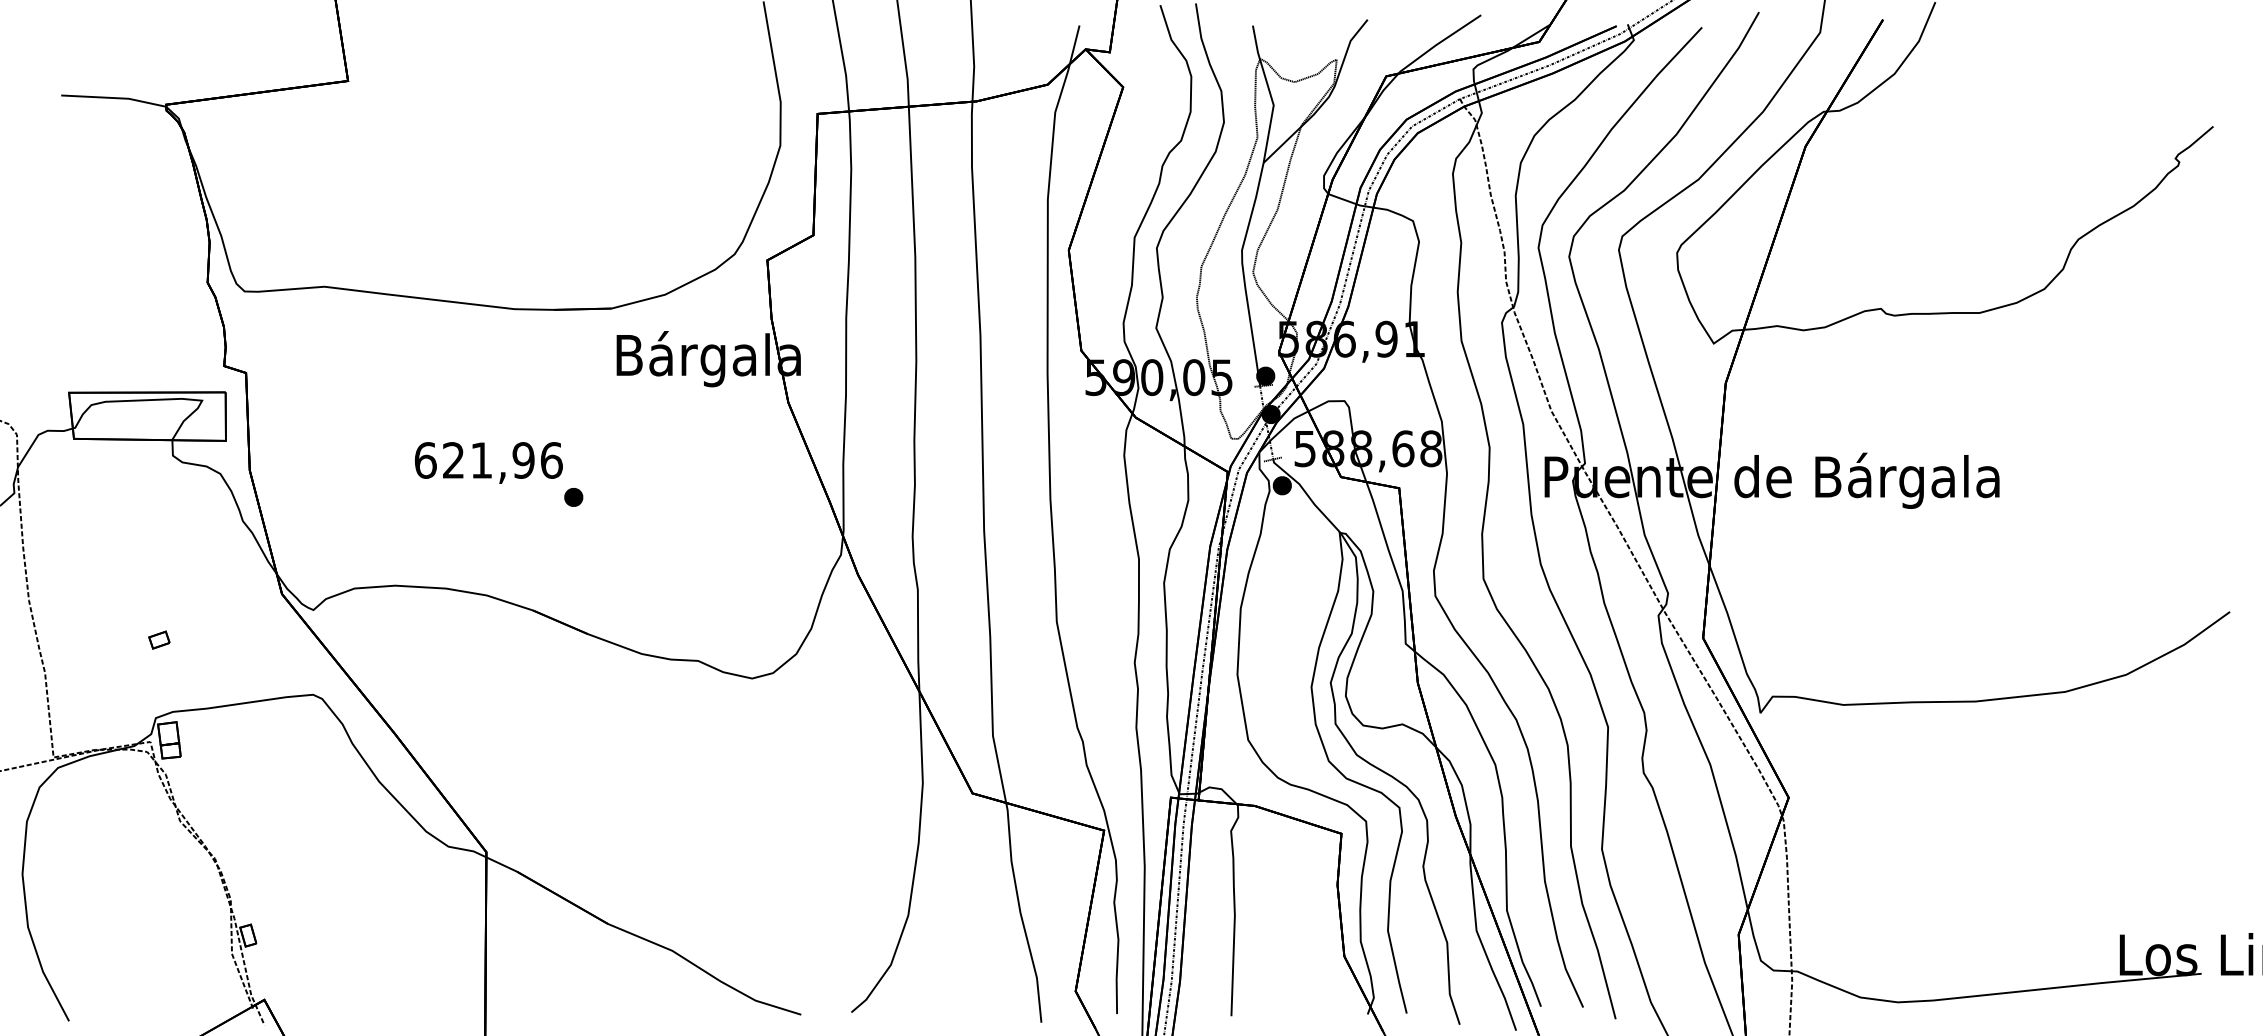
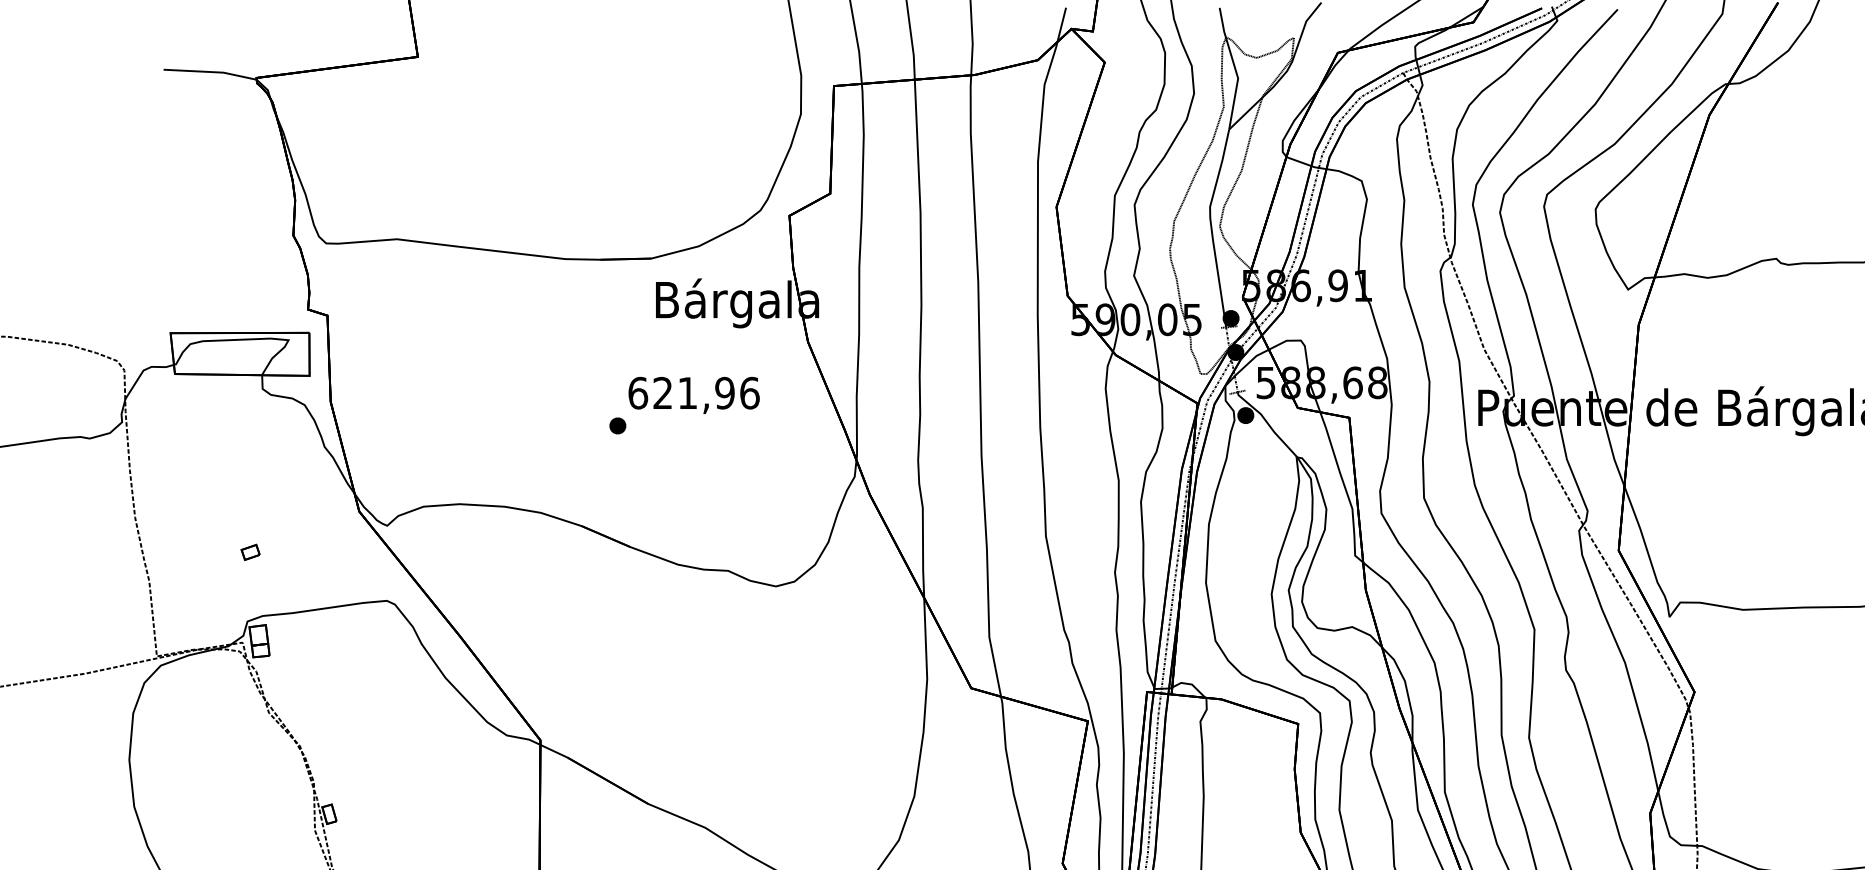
text: (488, 462) -> (693, 394), moved

